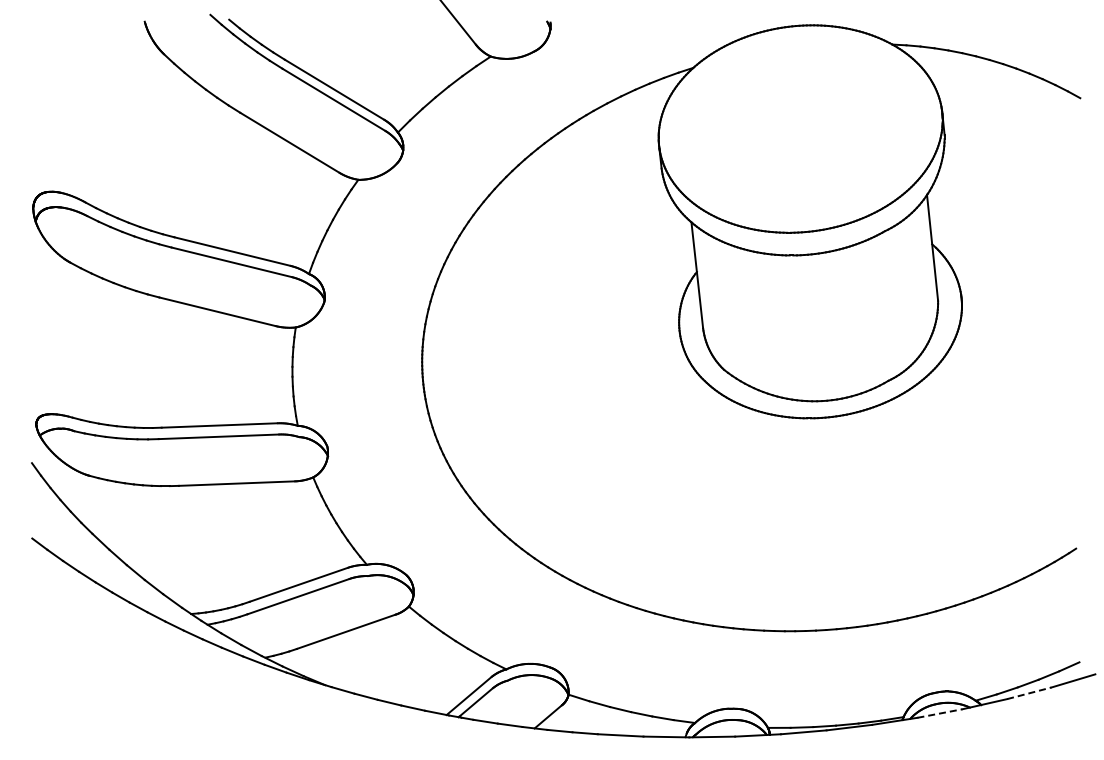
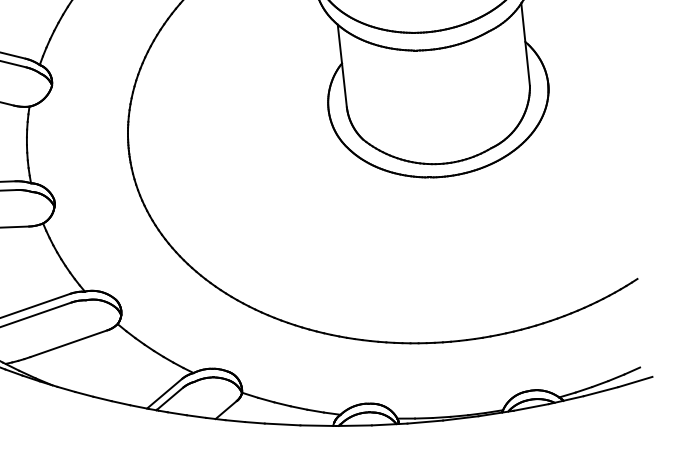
line: (1029, 693) -> (601, 391), dashed -> solid
line: (939, 713) -> (531, 407), dashed -> solid

